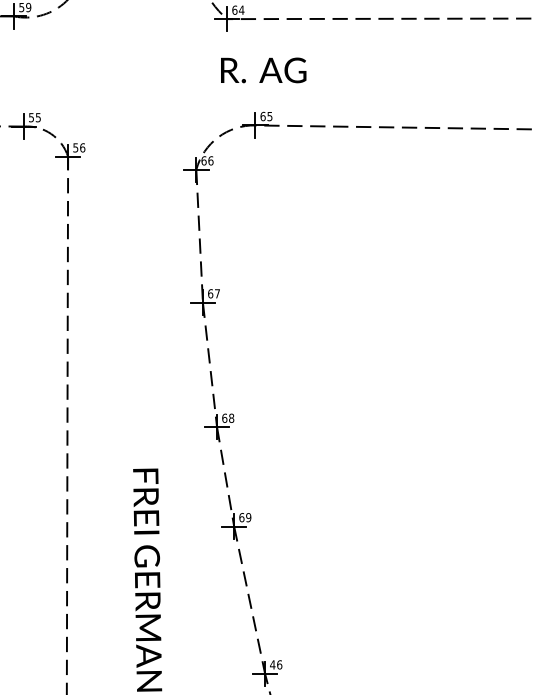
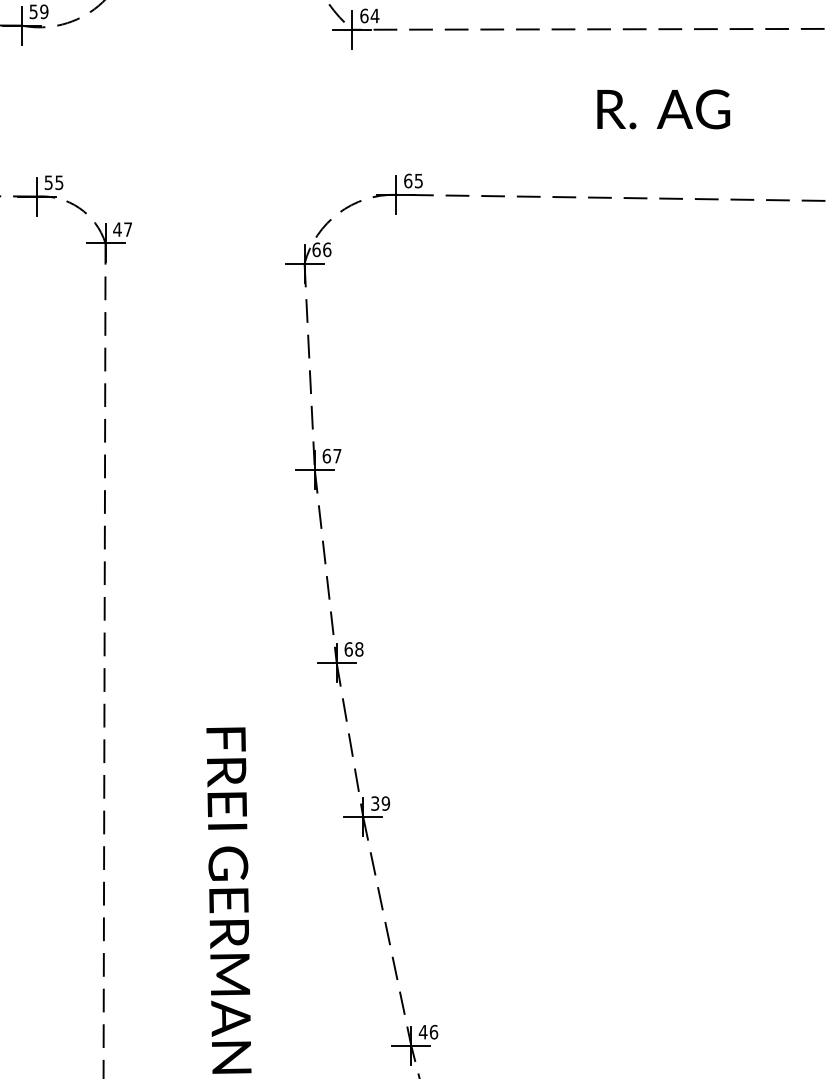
text: (263, 70) -> (663, 109), moved
text: (79, 147) -> (123, 229), 56 -> 47
text: (241, 517) -> (374, 803), 69 -> 39

